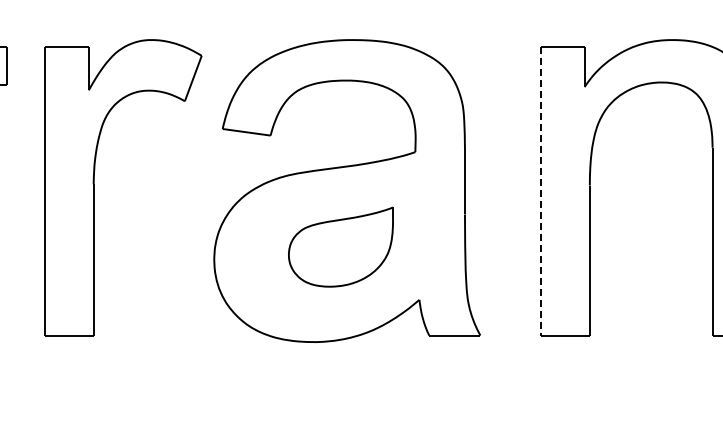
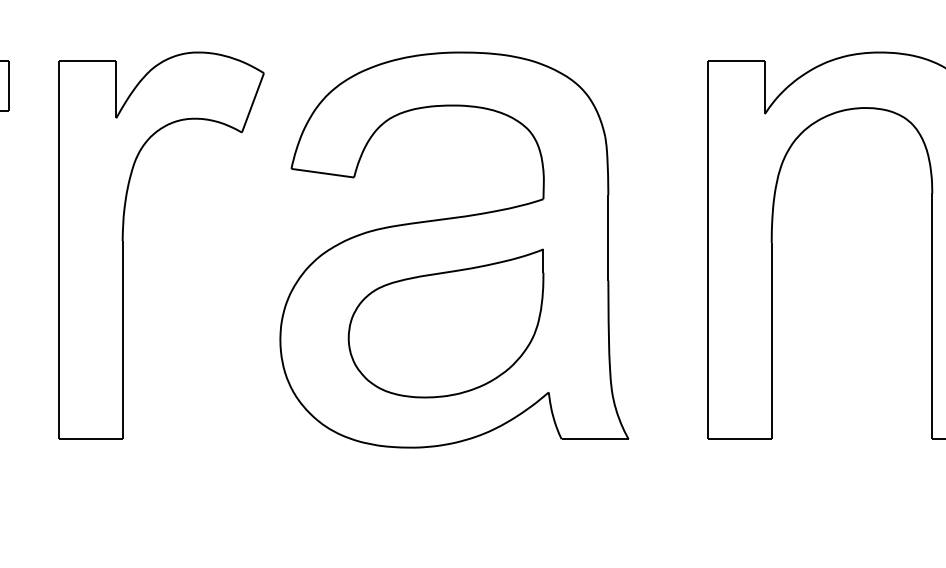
line: (540, 191) -> (707, 250), dashed -> solid
part: (340, 246) -> (445, 322), size x1.43

